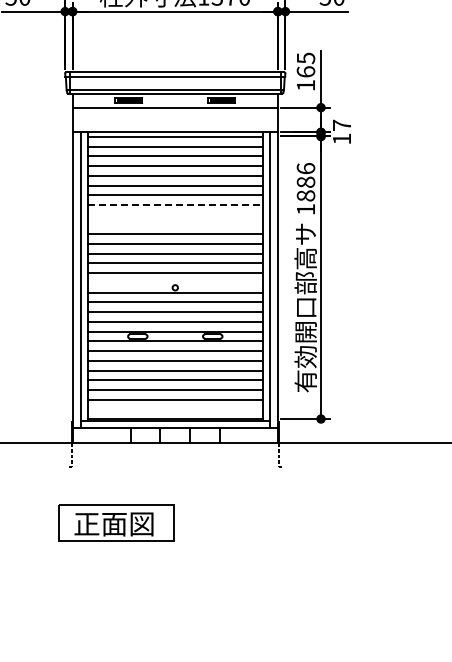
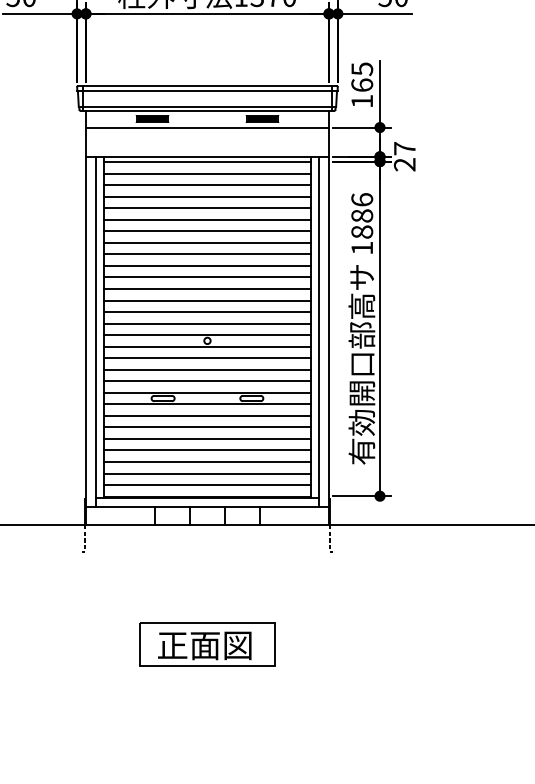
text: (341, 138) -> (404, 164), 17 -> 27
line: (175, 205) -> (207, 243), dashed -> solid
line: (175, 214) -> (207, 254), added
line: (175, 224) -> (207, 265), added
line: (175, 282) -> (207, 334), added
line: (175, 409) -> (207, 484), added
part: (116, 522) -> (207, 643), moved

